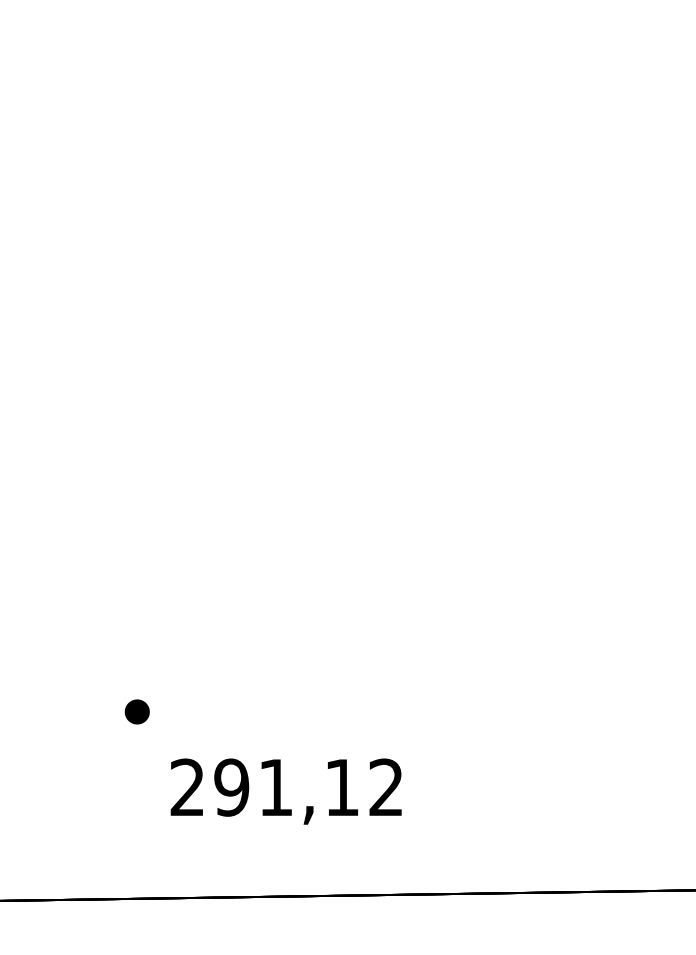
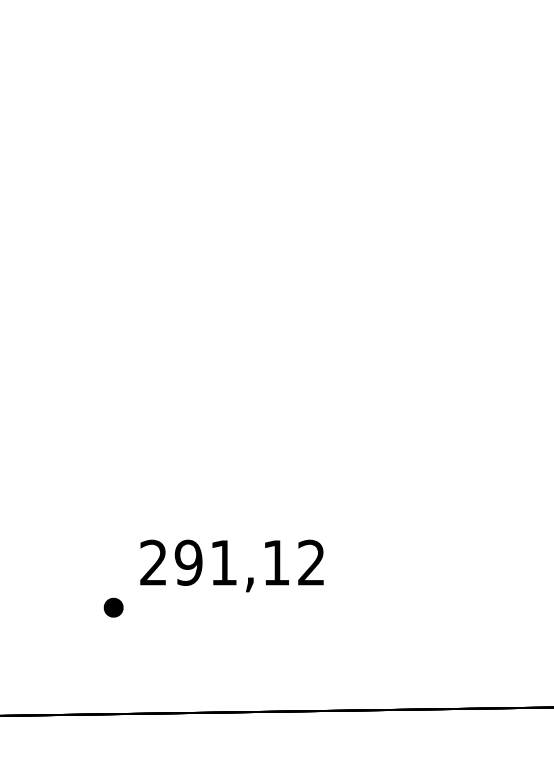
part: (137, 711) -> (113, 607), moved
text: (285, 790) -> (231, 565), moved

